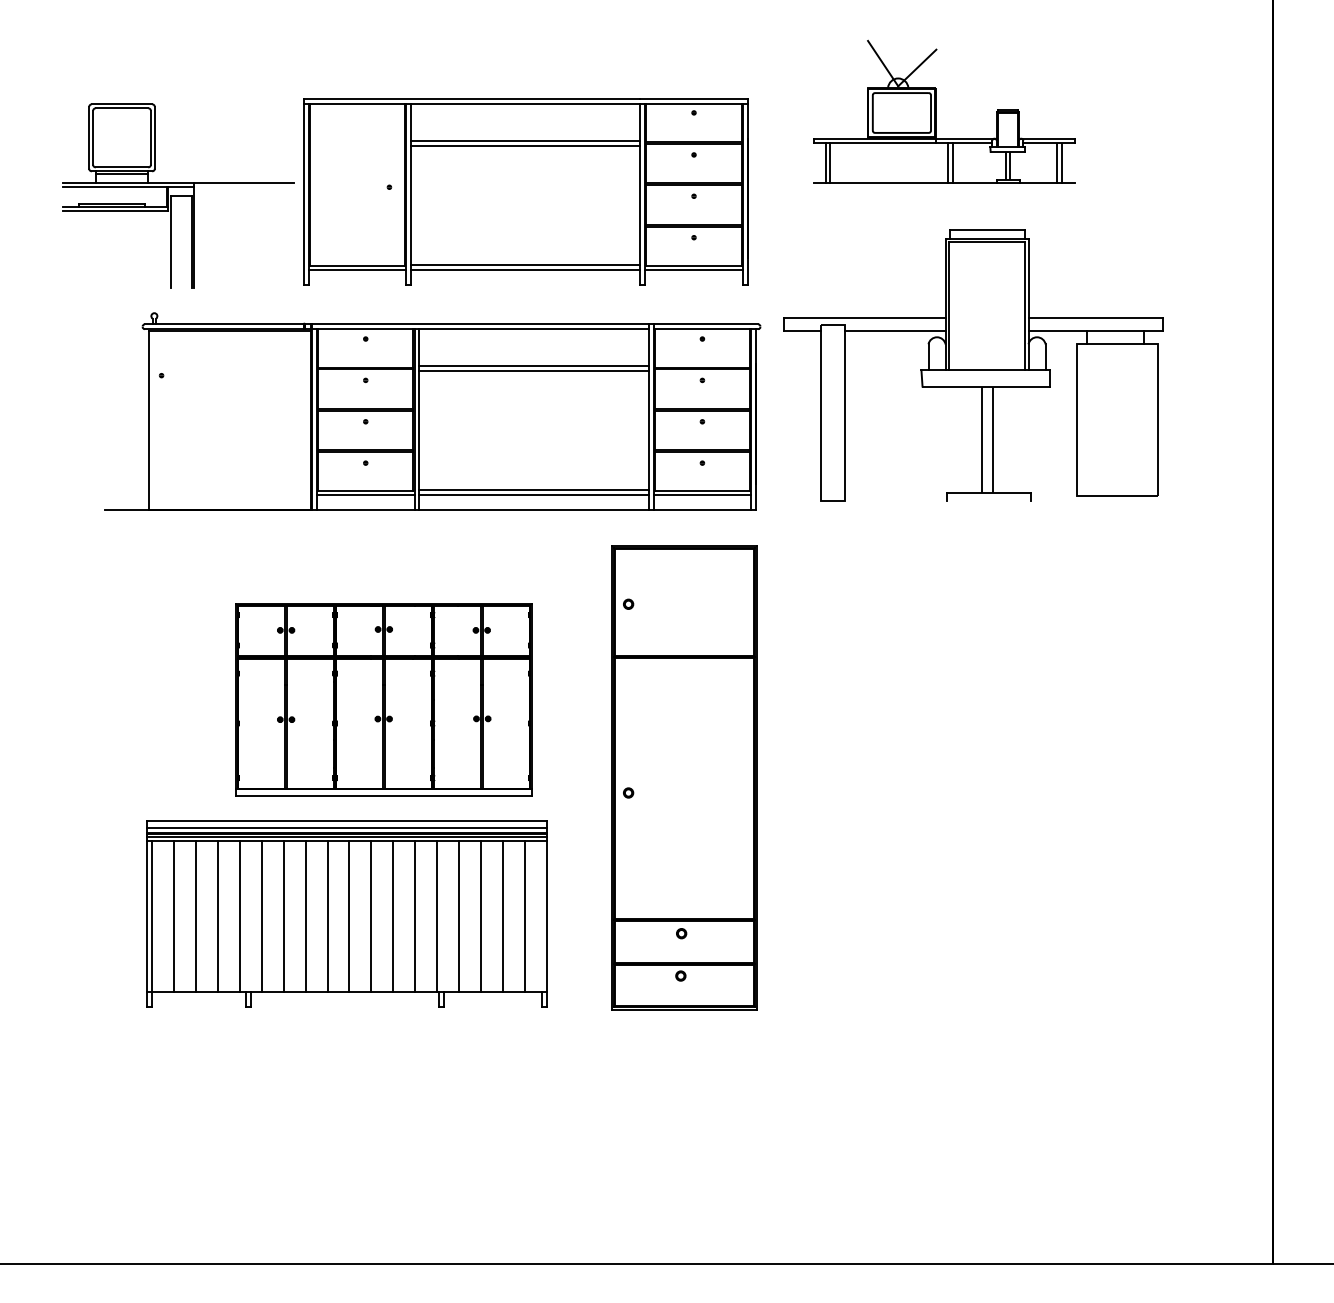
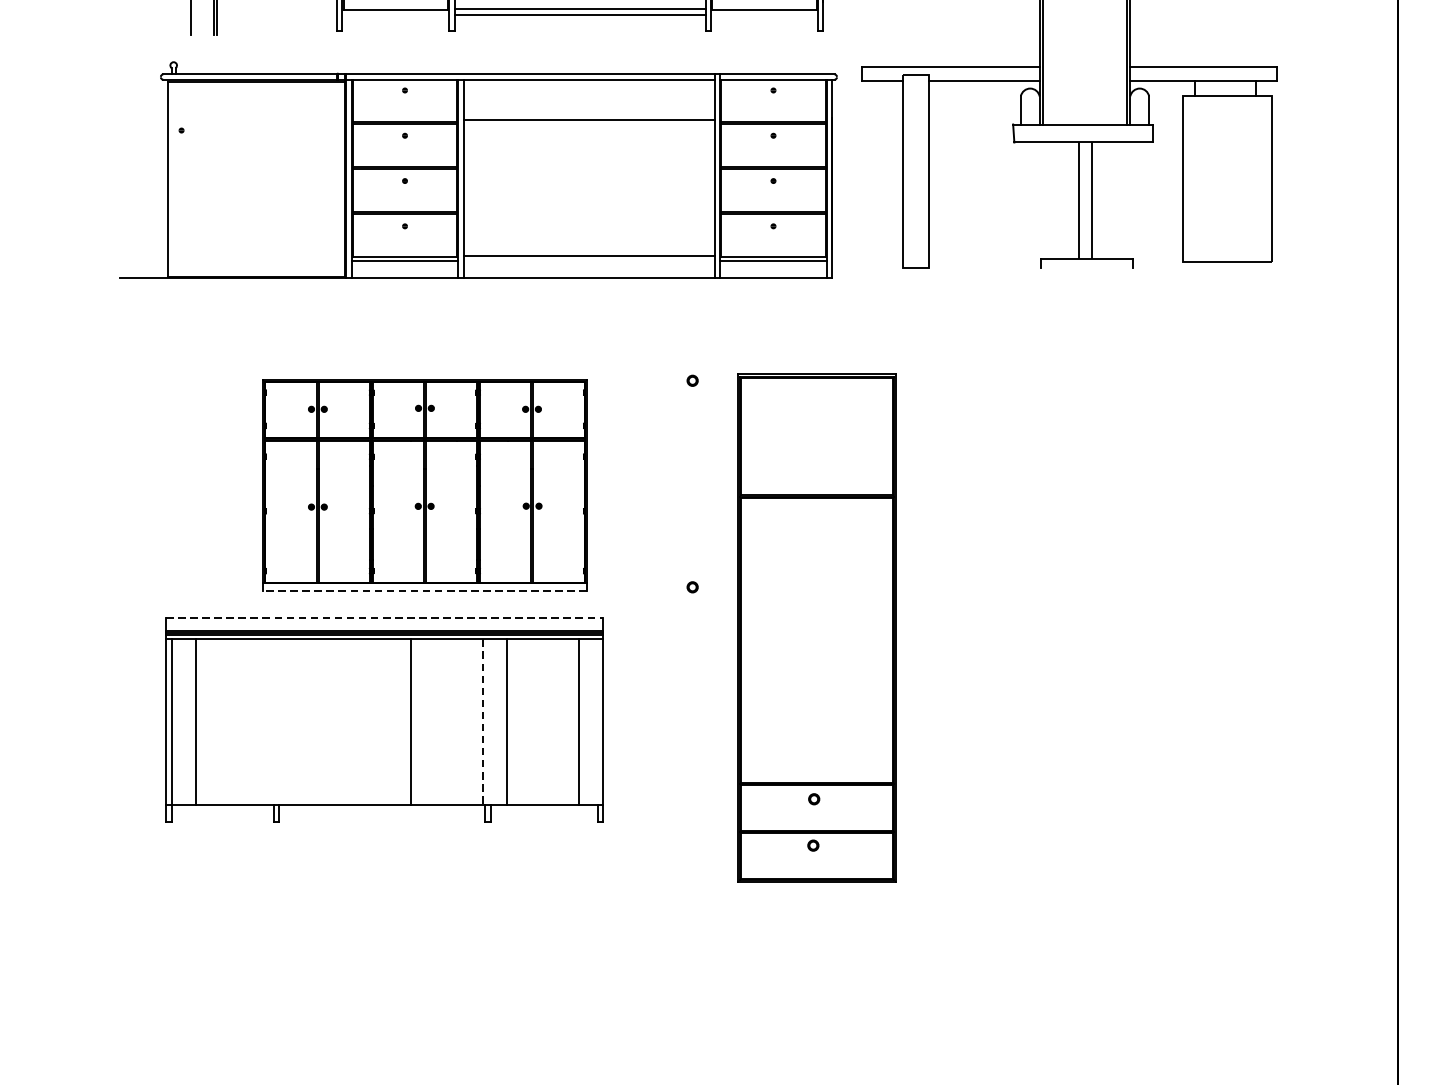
line: (357, 269) -> (395, 14), removed
line: (693, 269) -> (763, 14), removed
line: (533, 371) -> (588, 126), removed
line: (533, 495) -> (588, 261), removed
part: (684, 777) -> (817, 628), moved
line: (383, 796) -> (424, 591), solid -> dashed
line: (346, 821) -> (383, 618), solid -> dashed
line: (346, 828) -> (383, 626), removed
line: (196, 916) -> (219, 722), removed
line: (218, 916) -> (243, 722), removed
line: (240, 916) -> (267, 722), removed
line: (261, 916) -> (290, 722), removed
line: (283, 916) -> (315, 722), removed
line: (305, 916) -> (339, 722), removed
line: (327, 916) -> (363, 722), removed
line: (349, 916) -> (387, 722), removed
line: (393, 916) -> (435, 722), removed
line: (415, 916) -> (459, 722), removed
line: (437, 916) -> (483, 722), solid -> dashed
line: (480, 916) -> (530, 722), removed
line: (502, 916) -> (554, 722), removed

